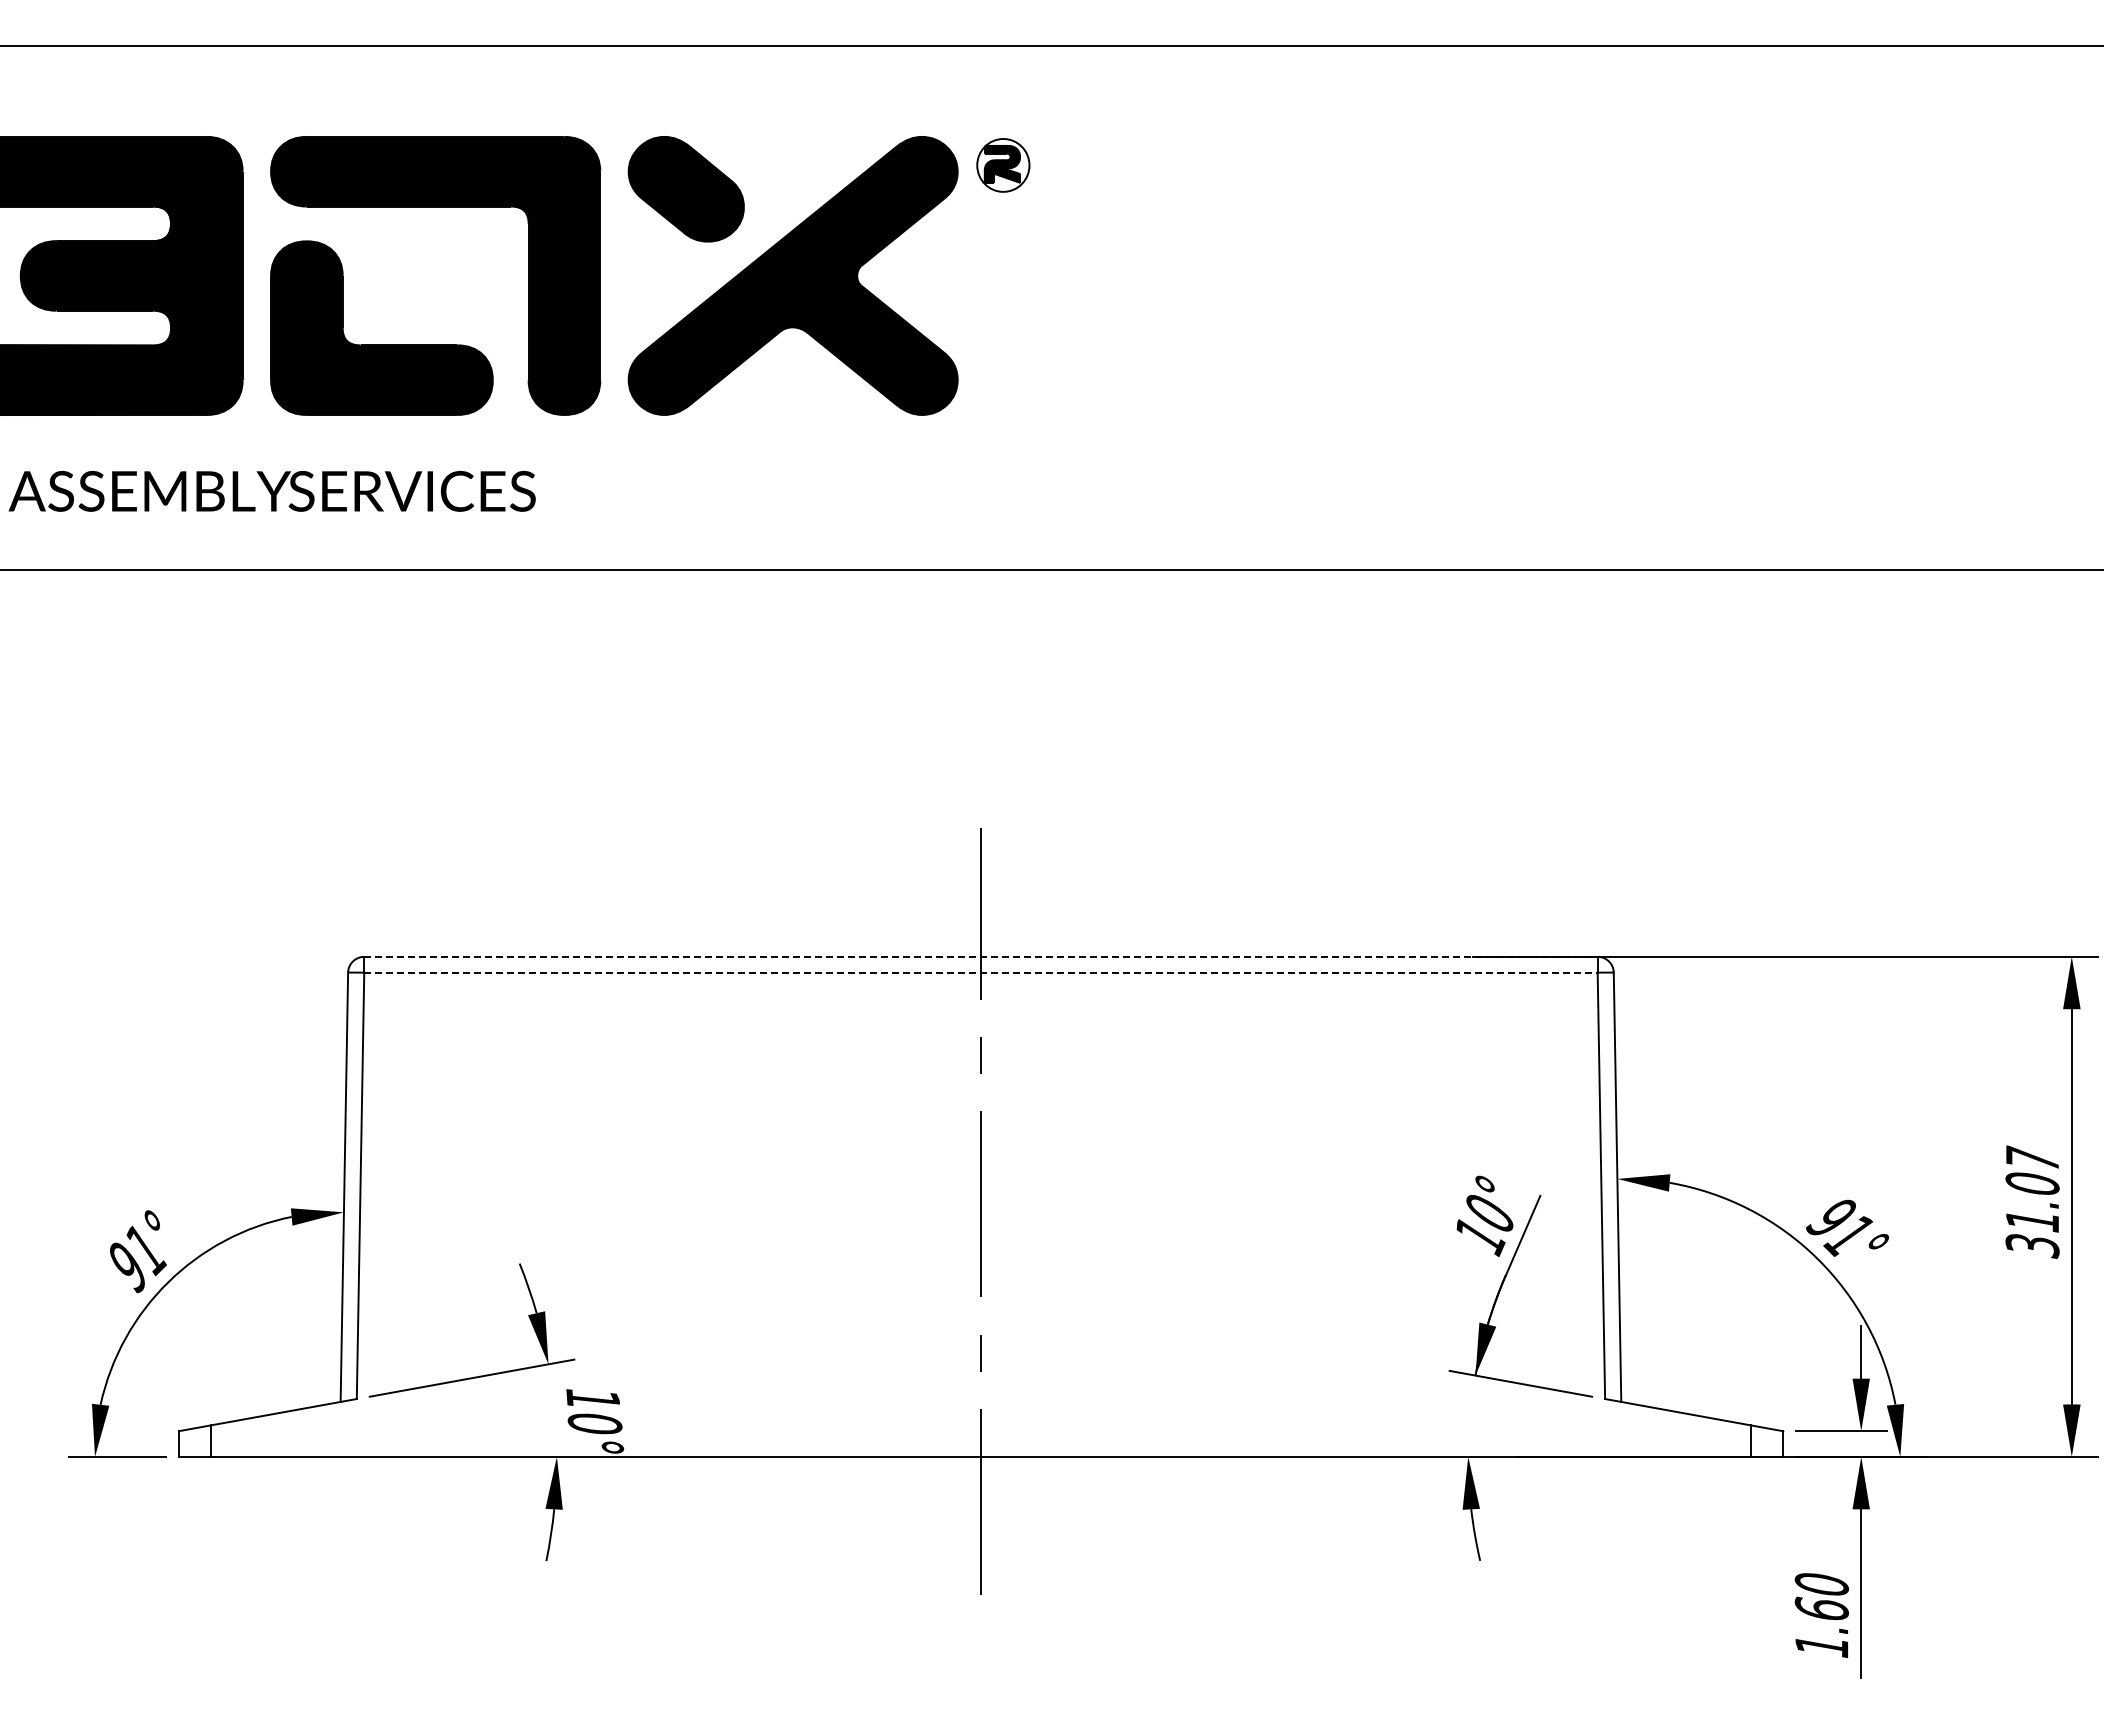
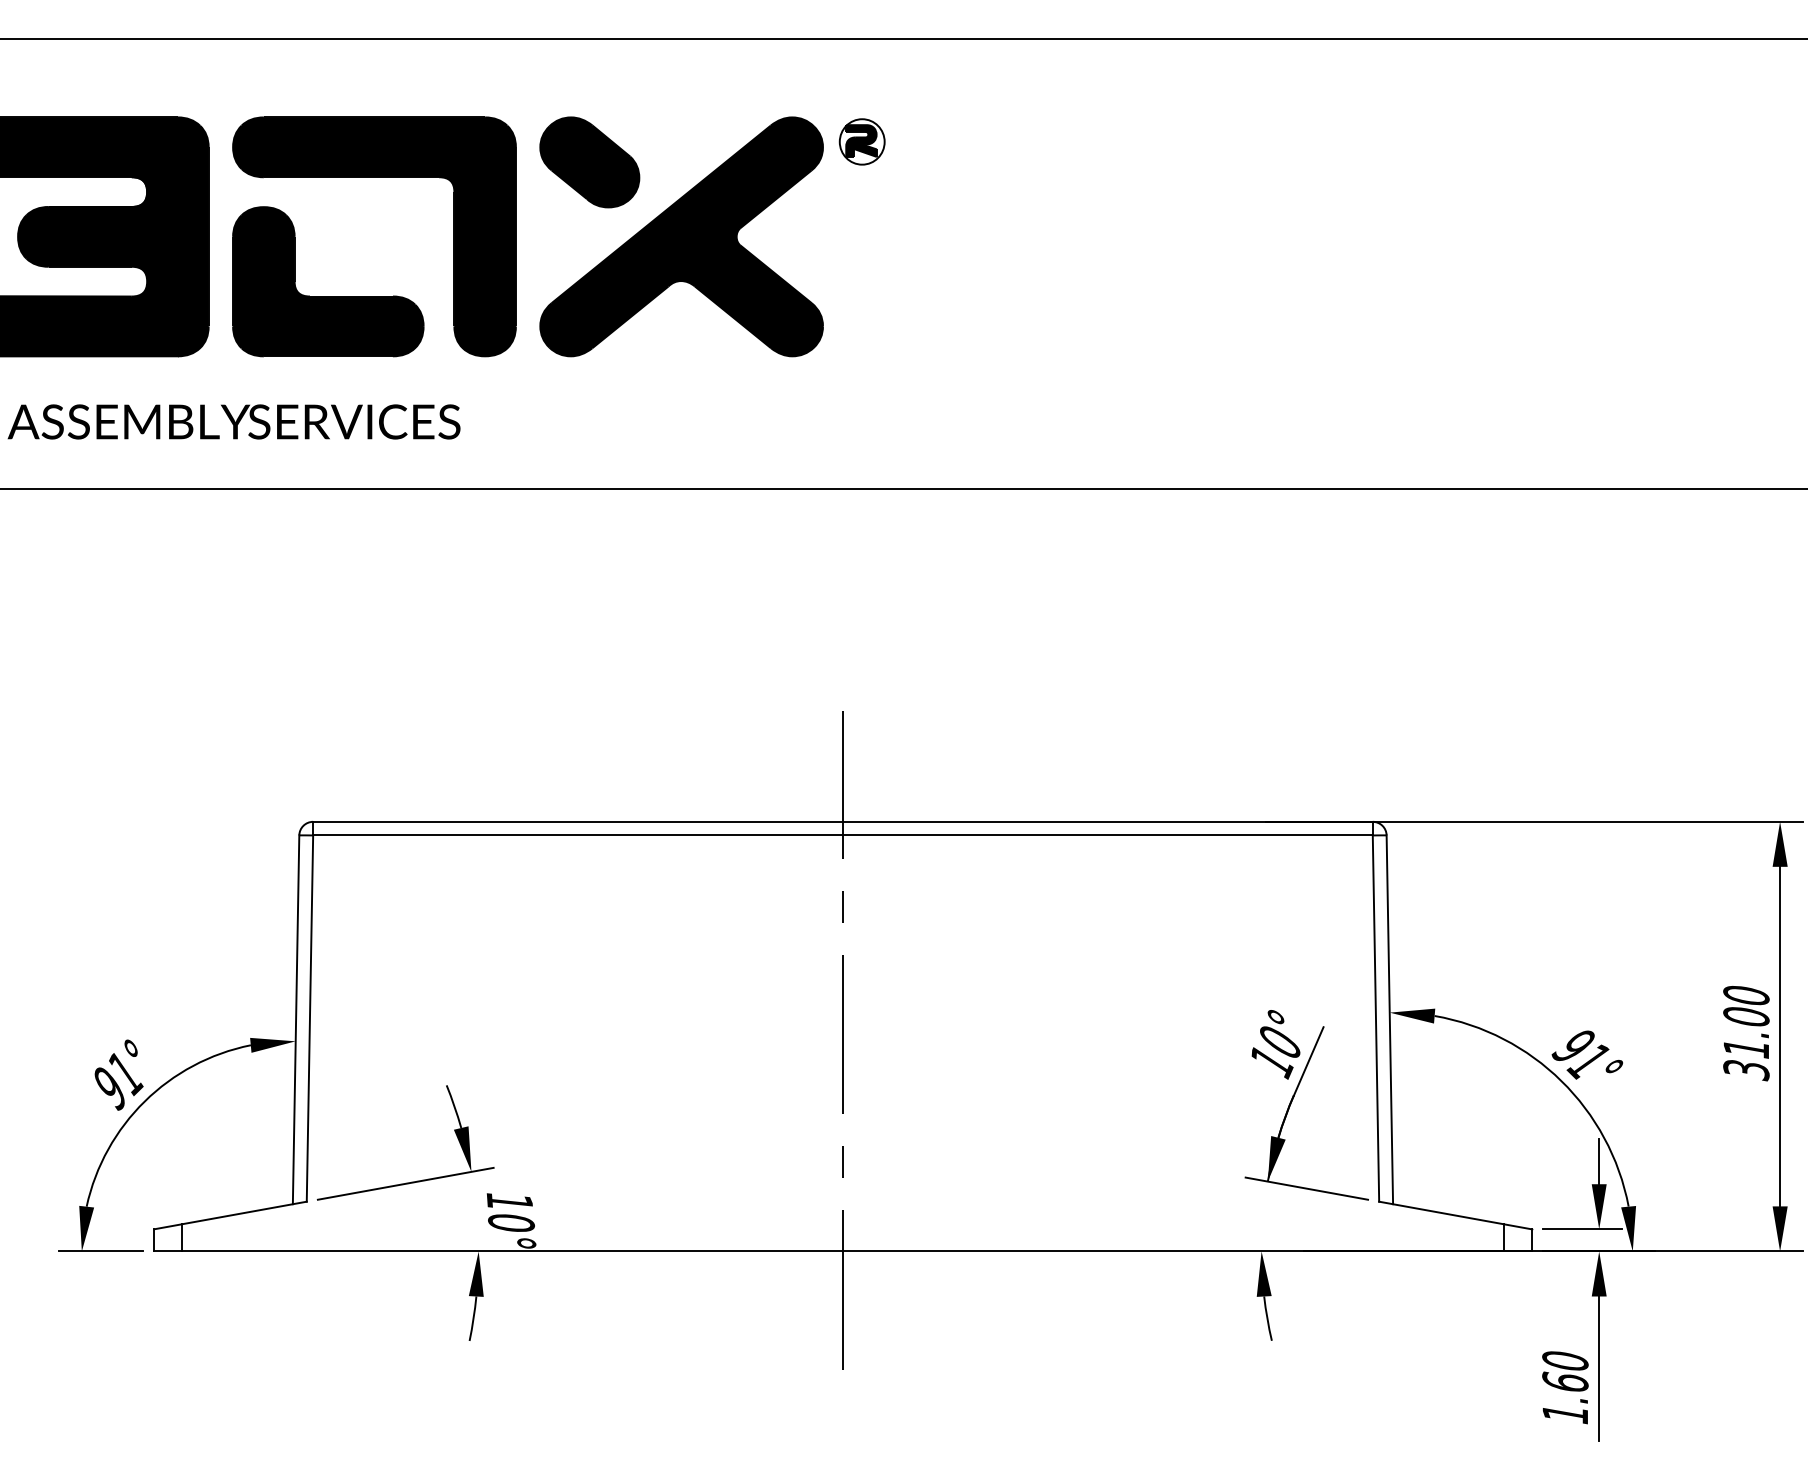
line: (980, 956) -> (842, 821), dashed -> solid
line: (980, 972) -> (842, 835), dashed -> solid
text: (2032, 1157) -> (1746, 994), 31.07 -> 31.00

